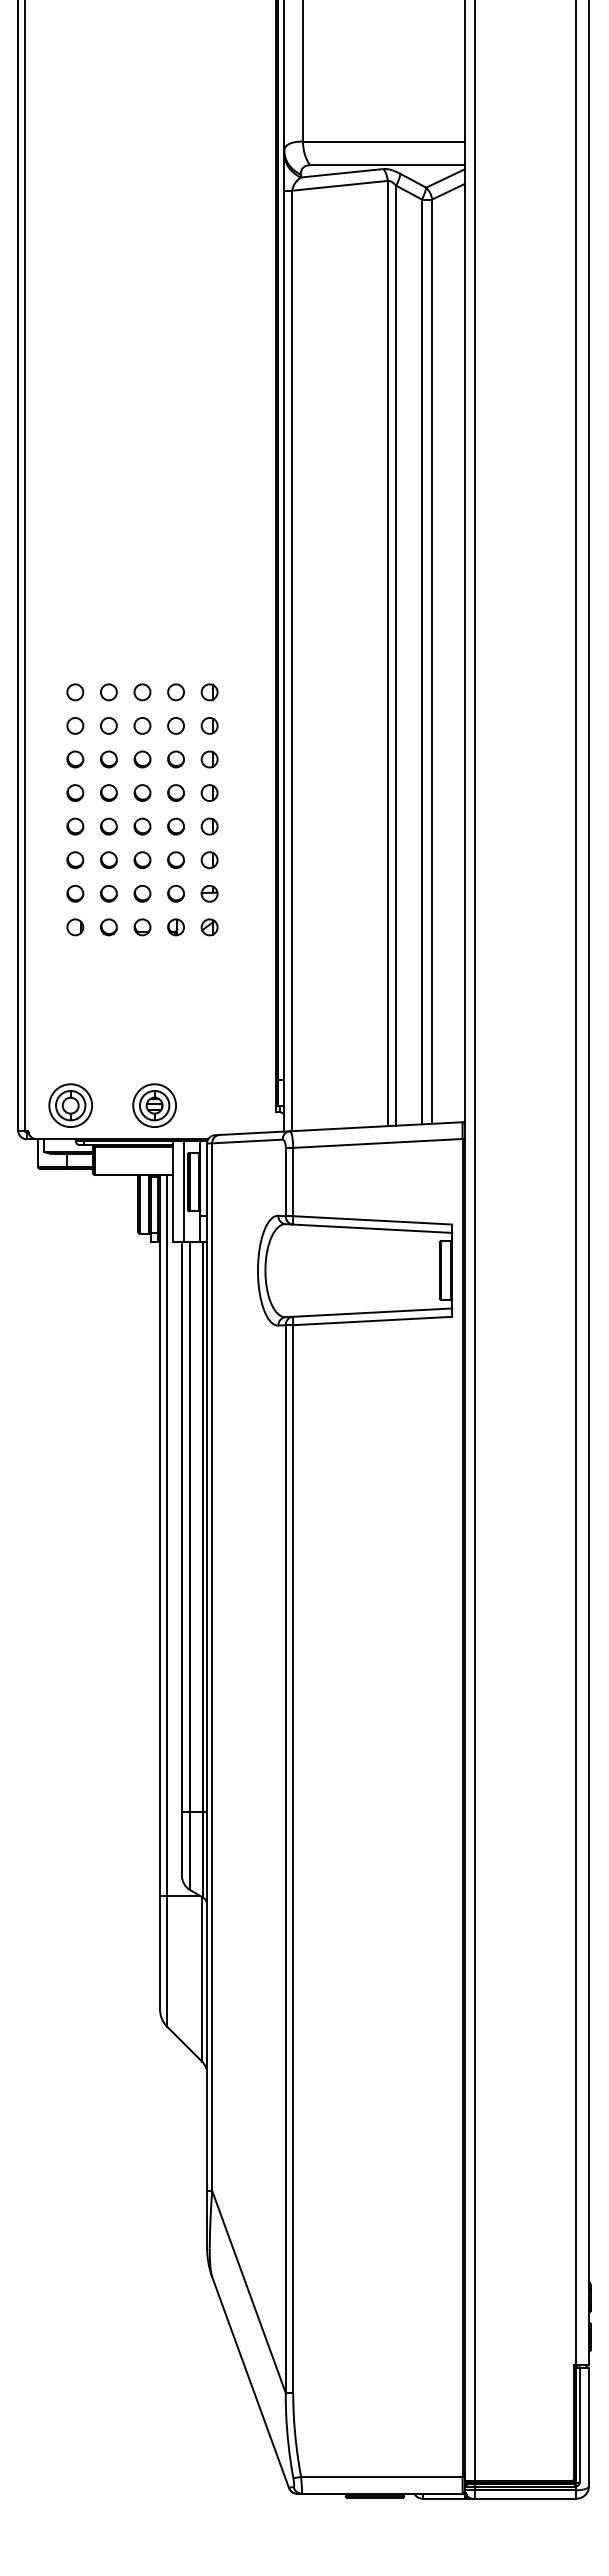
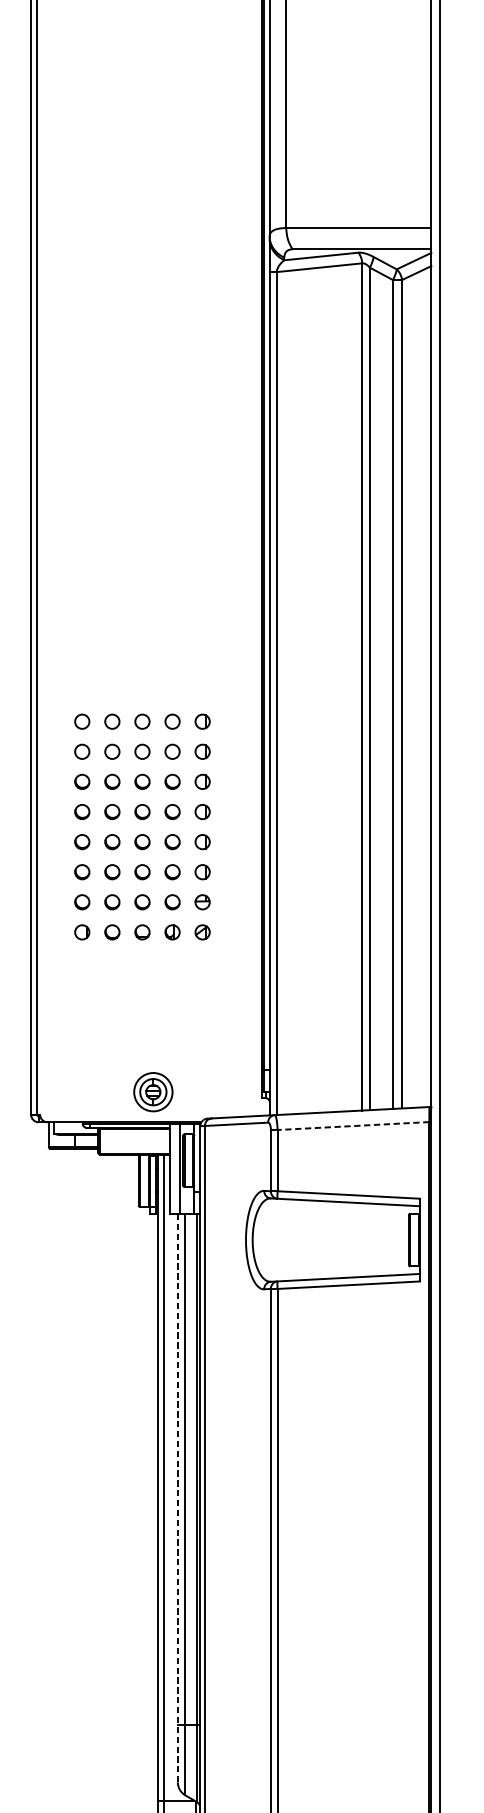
part: (70, 1105) -> (77, 1092), removed
line: (377, 1143) -> (353, 1126), solid -> dashed
line: (181, 1558) -> (177, 1498), solid -> dashed

